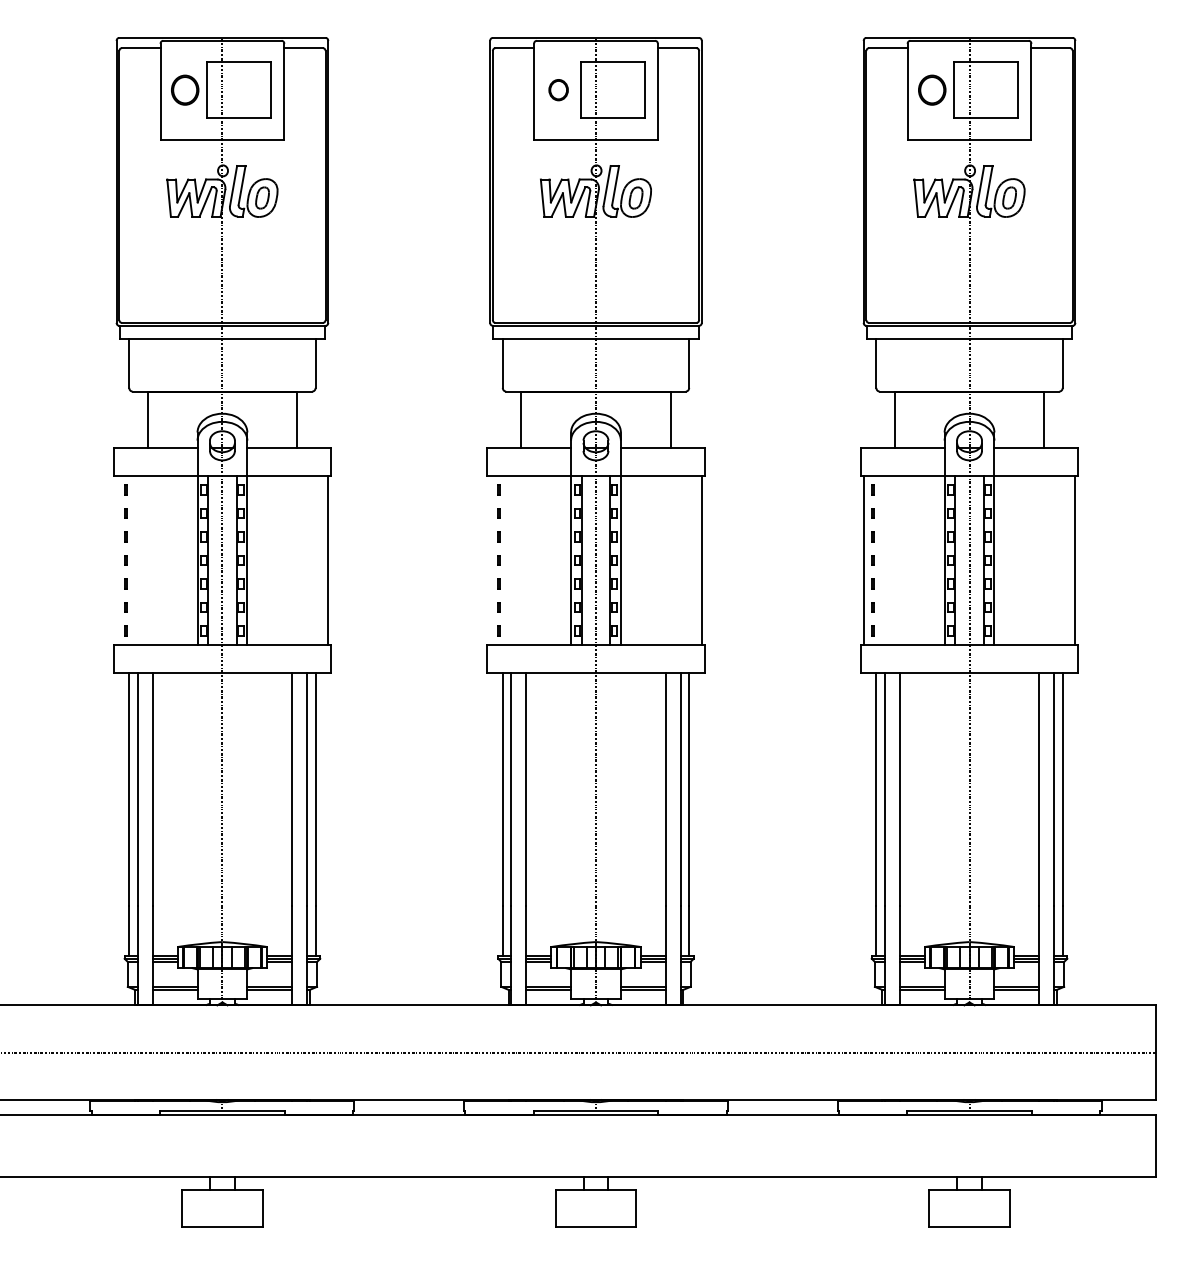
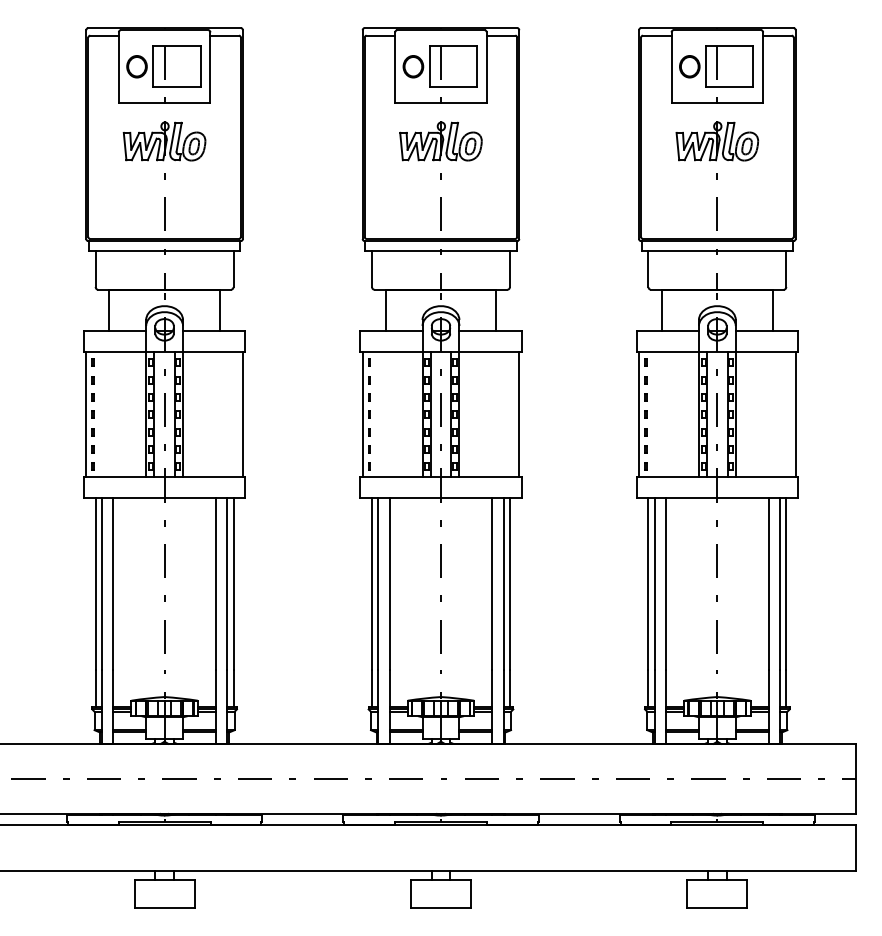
part: (558, 89) -> (413, 66), size x1.43
line: (116, 560) -> (86, 414), added
line: (490, 560) -> (362, 414), added

